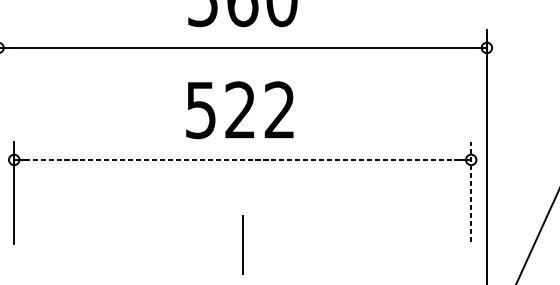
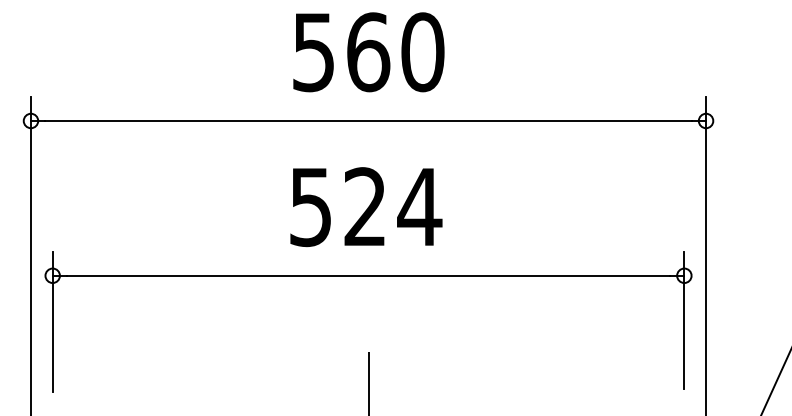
text: (279, 109) -> (419, 206), 522 -> 524
line: (243, 159) -> (369, 275), dashed -> solid
line: (471, 192) -> (684, 320), dashed -> solid

